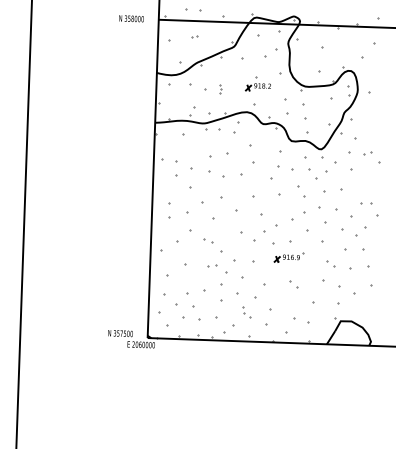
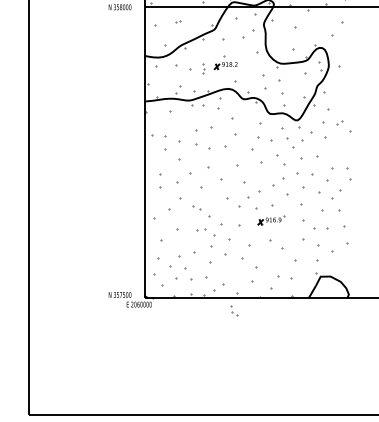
part: (257, 83) -> (225, 62), moved
part: (366, 203) -> (340, 168), size x1.6
part: (330, 263) -> (309, 224), size x1.6
part: (293, 284) -> (276, 244), size x1.6
part: (246, 312) -> (234, 310), moved

